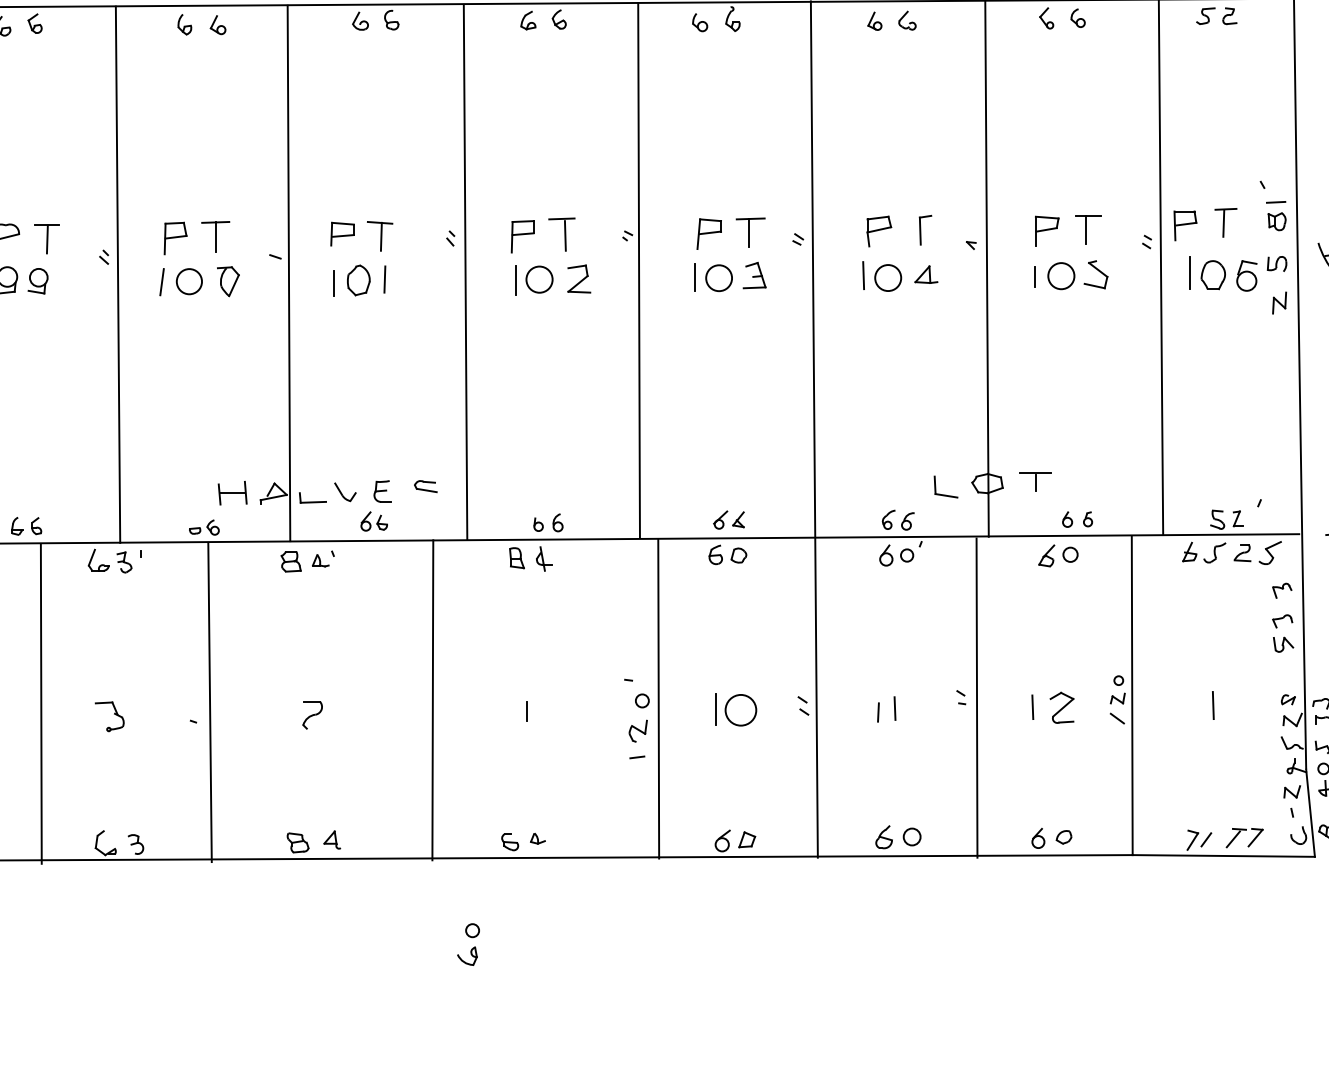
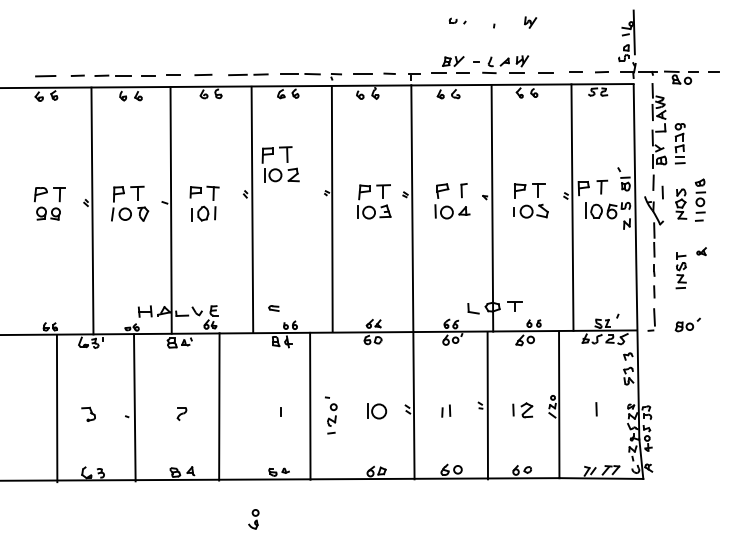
part: (550, 256) -> (280, 164), moved
part: (424, 486) -> (273, 308), moved
line: (659, 697) -> (310, 405), moved
line: (433, 699) -> (219, 406), moved

